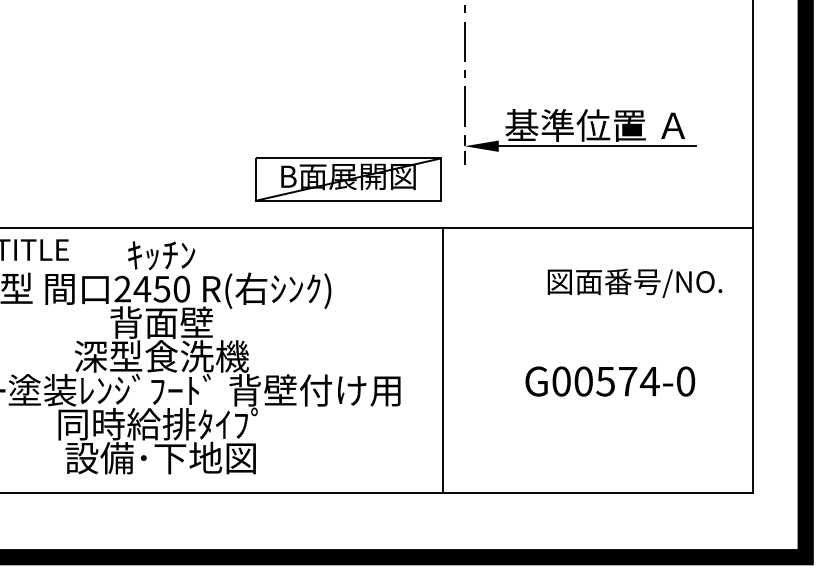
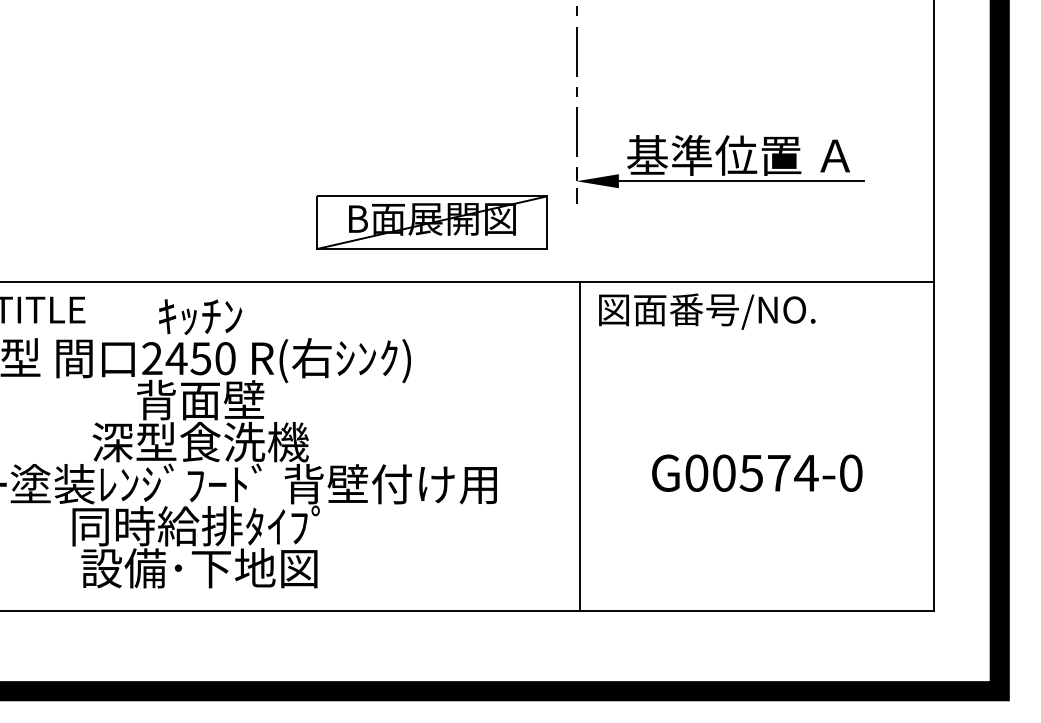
text: (634, 282) -> (706, 310), moved
line: (443, 359) -> (580, 445), moved

